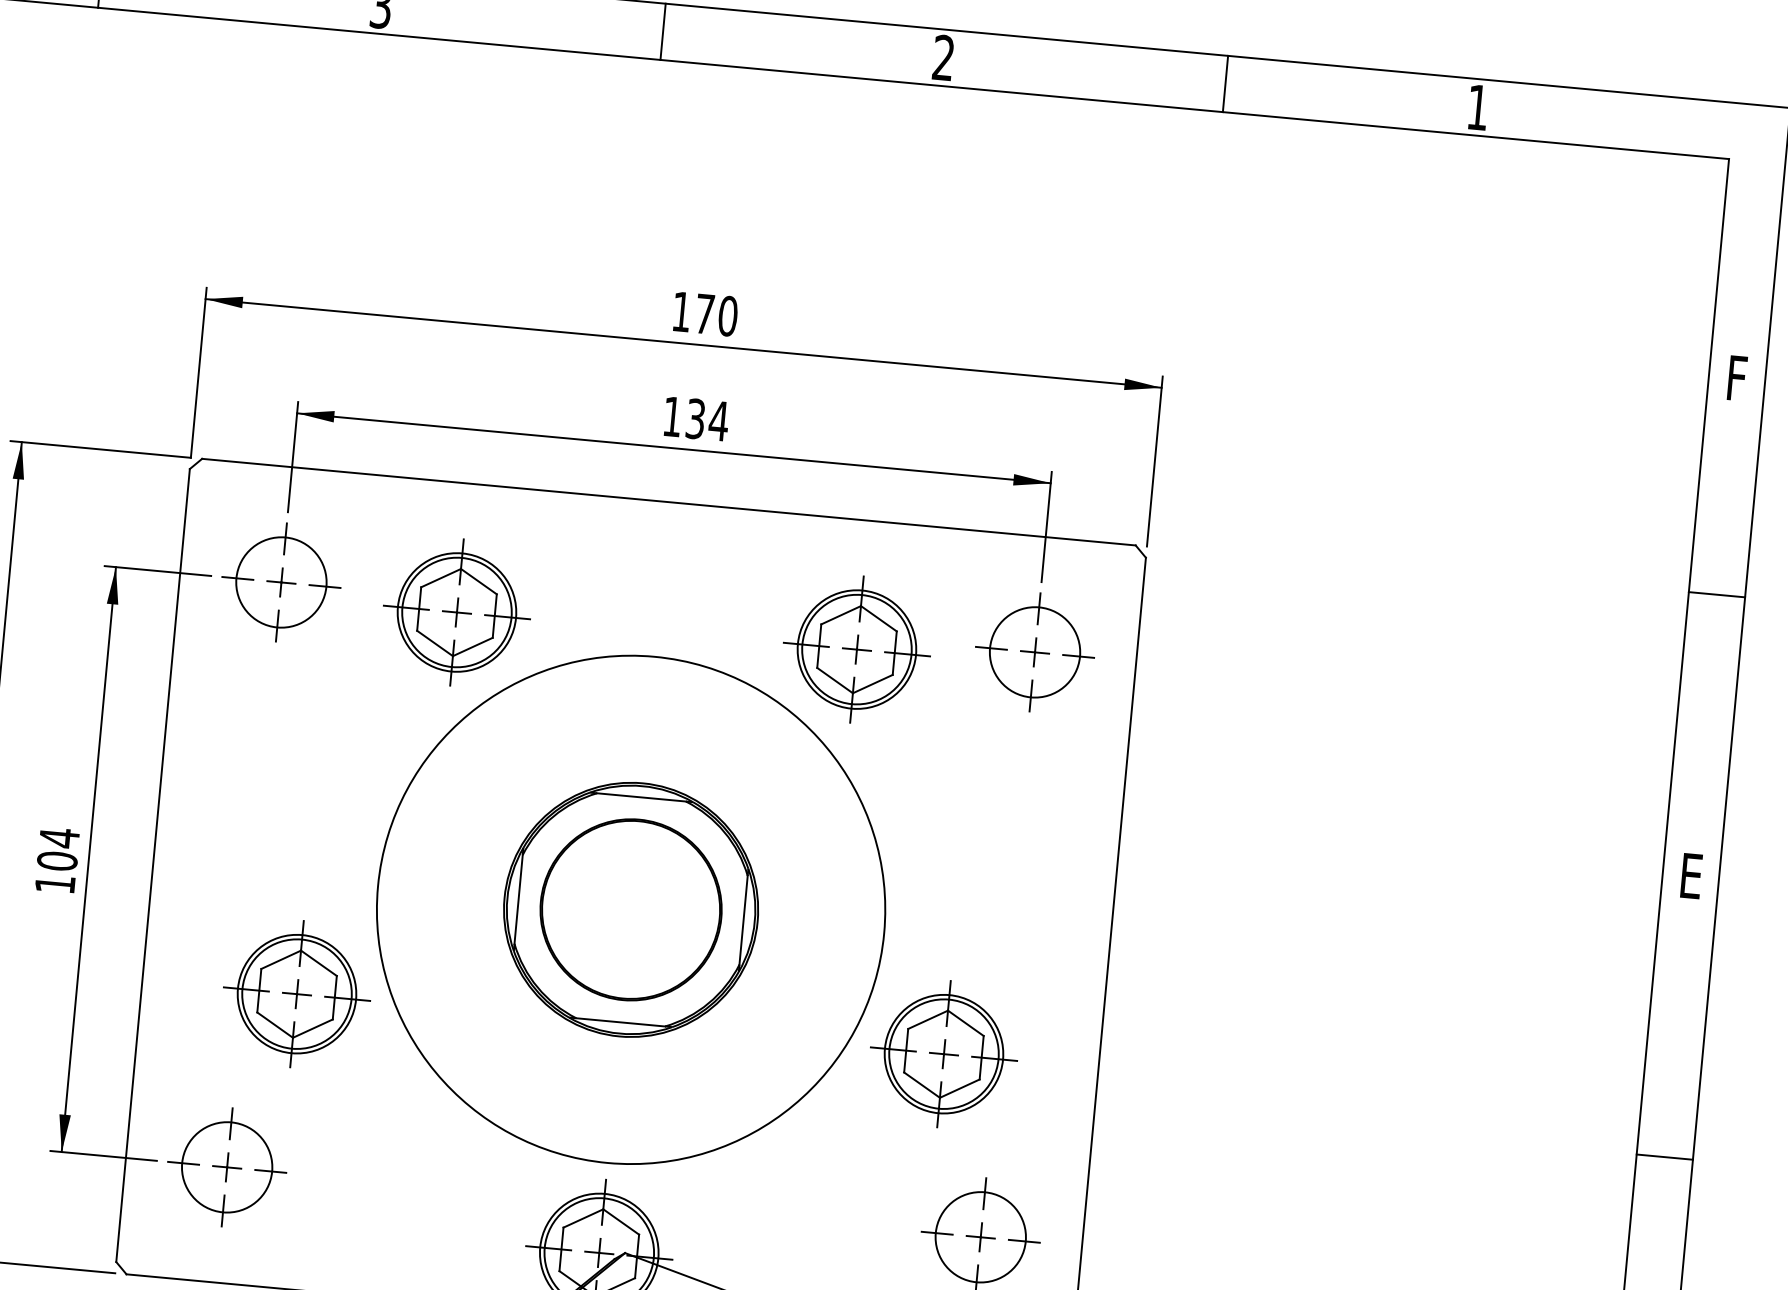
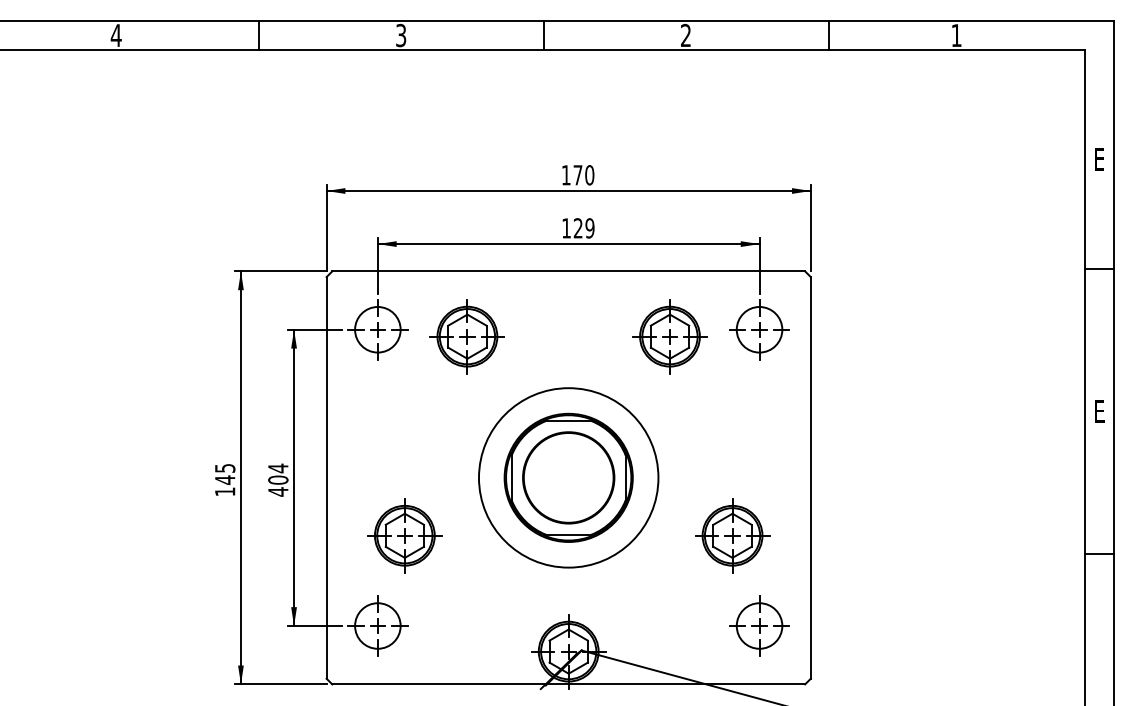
text: (1738, 386) -> (1100, 163), F -> E
text: (707, 420) -> (584, 228), 134 -> 129
text: (55, 883) -> (278, 491), 104 -> 404
circle: (630, 909) -> (568, 477), size x0.7

